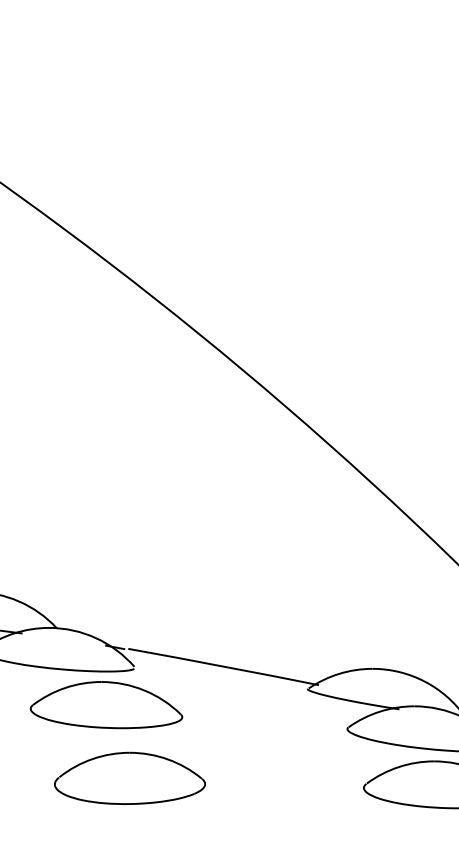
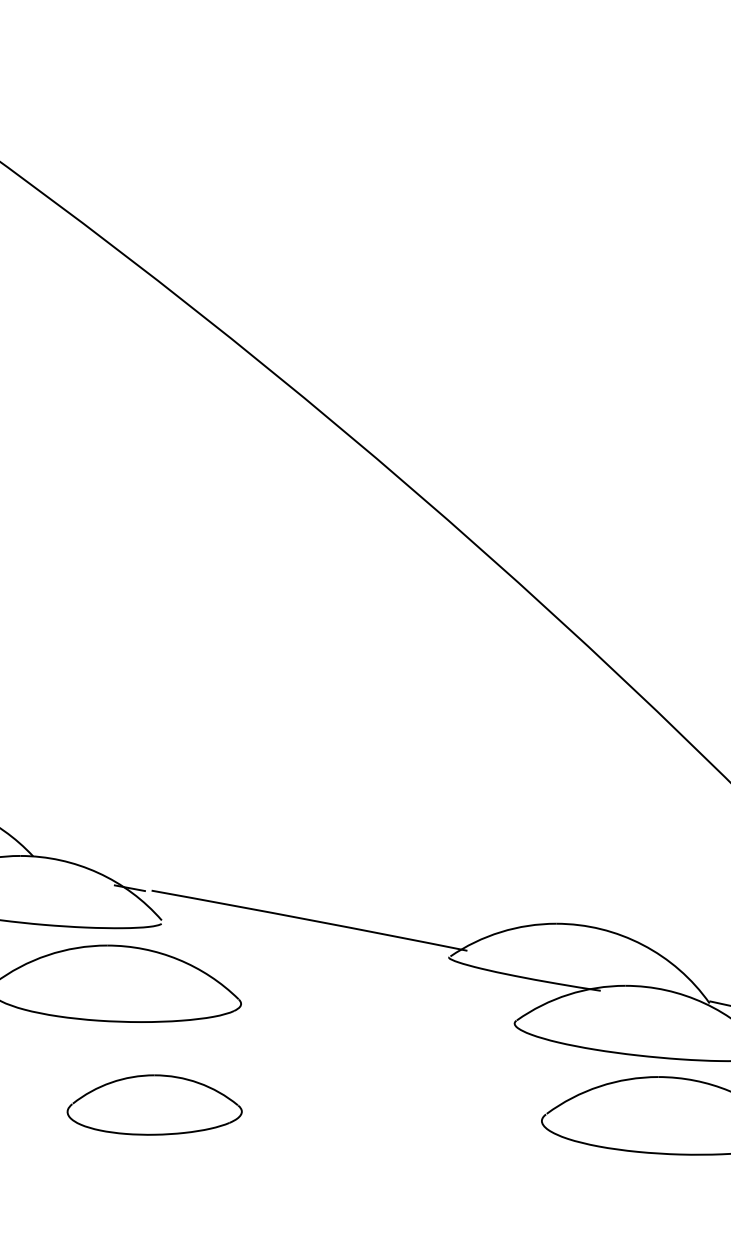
part: (130, 777) -> (155, 1103), size x0.7

